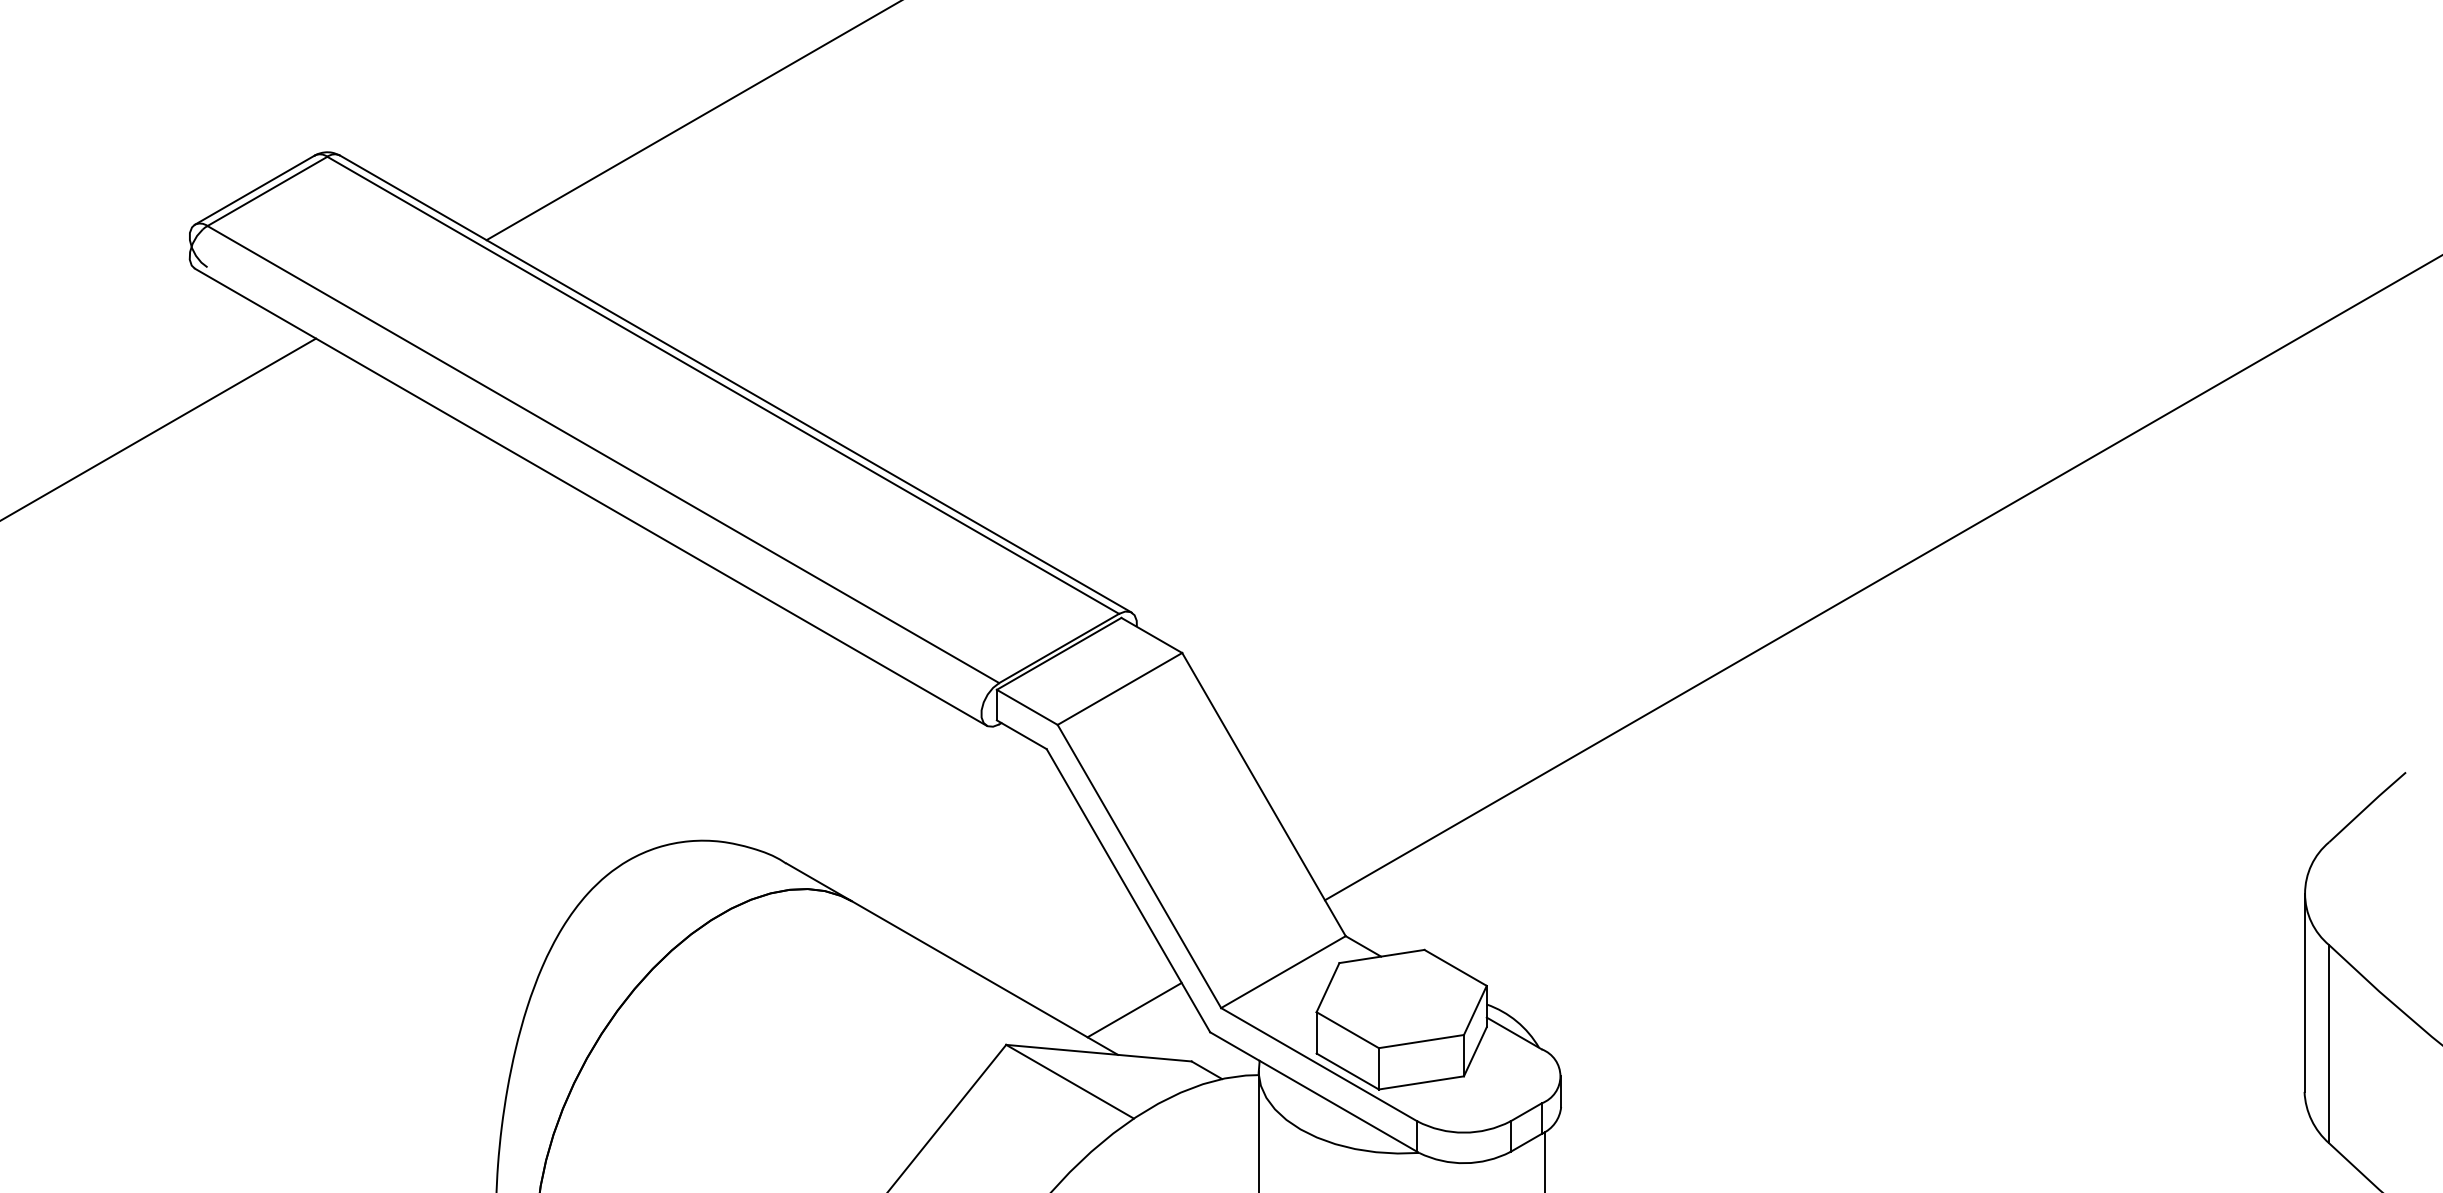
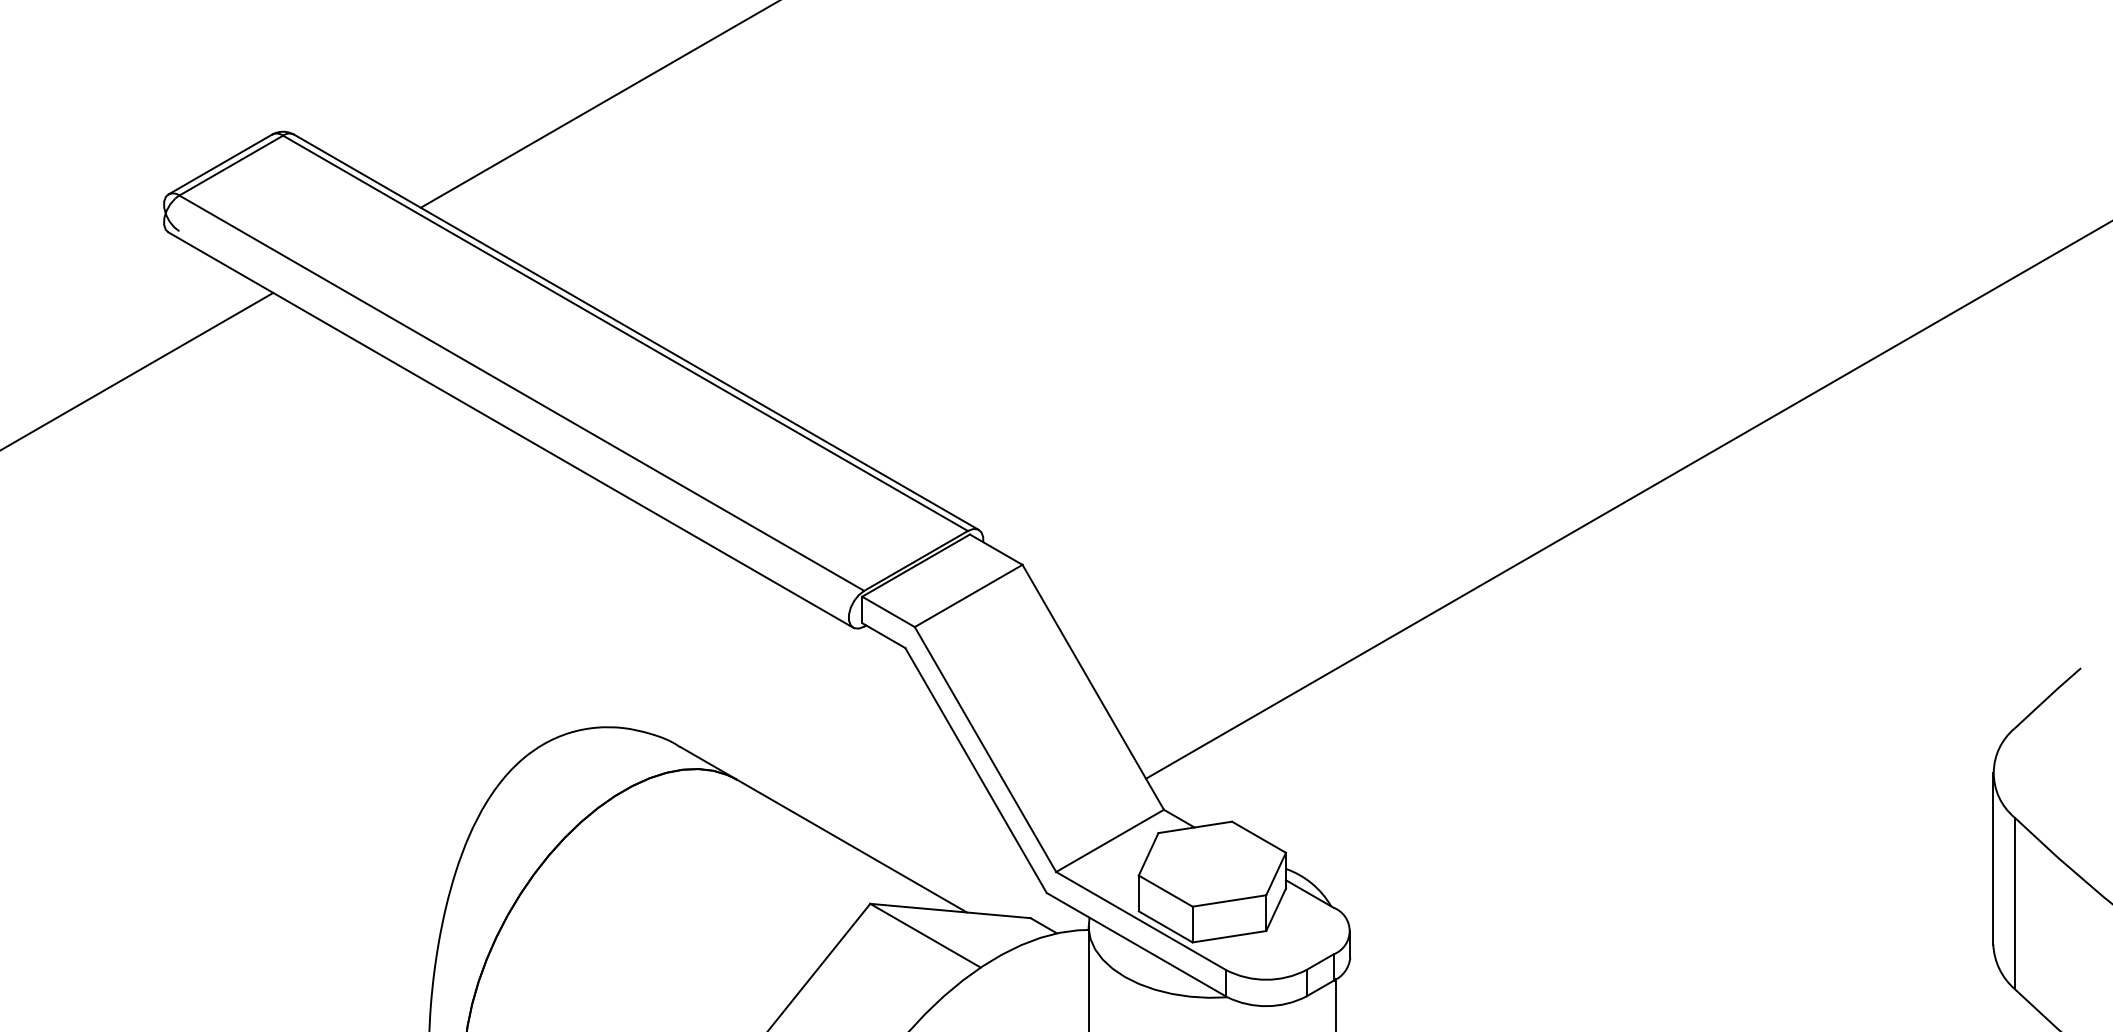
line: (1134, 1009) -> (981, 873), removed

